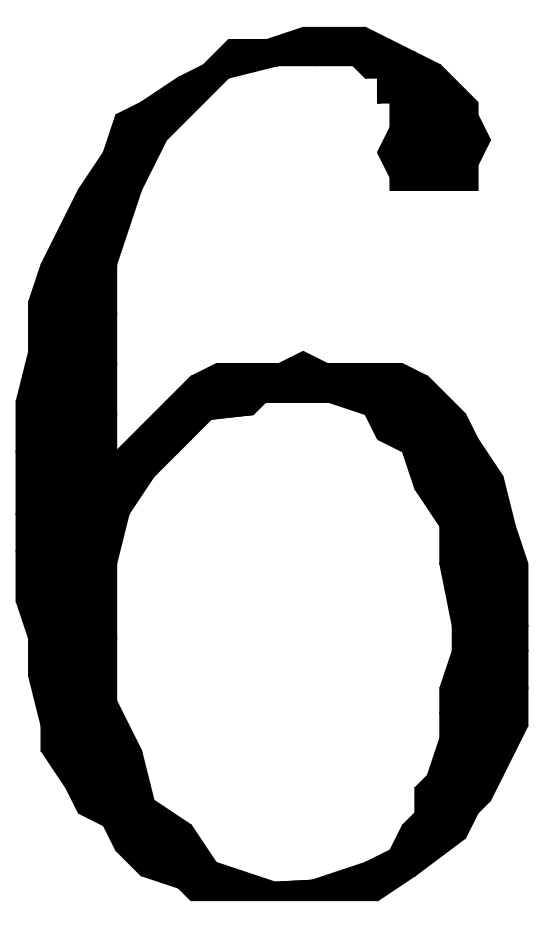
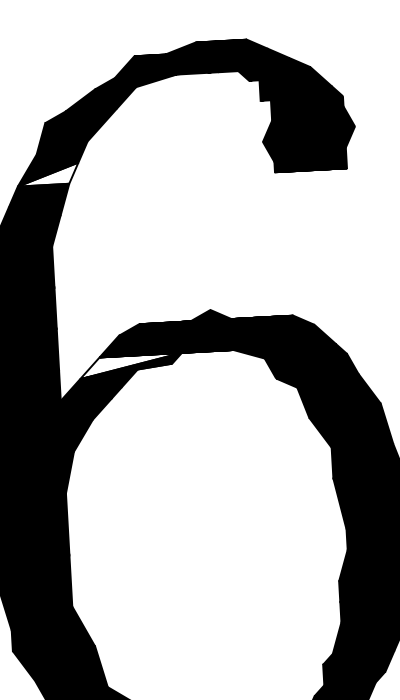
fill: (115, 176) -> (47, 173), removed
fill: (203, 413) -> (131, 365), removed

